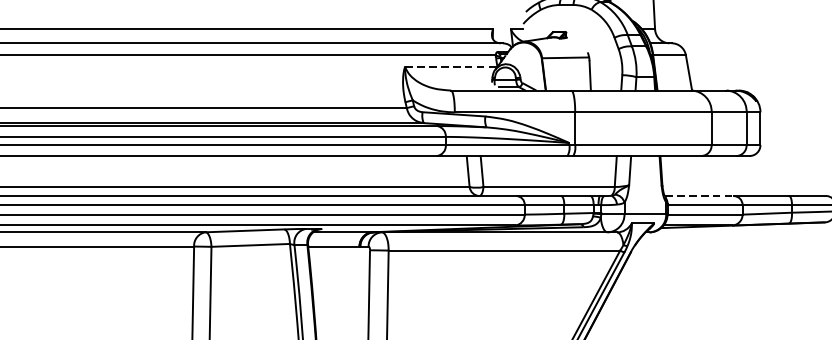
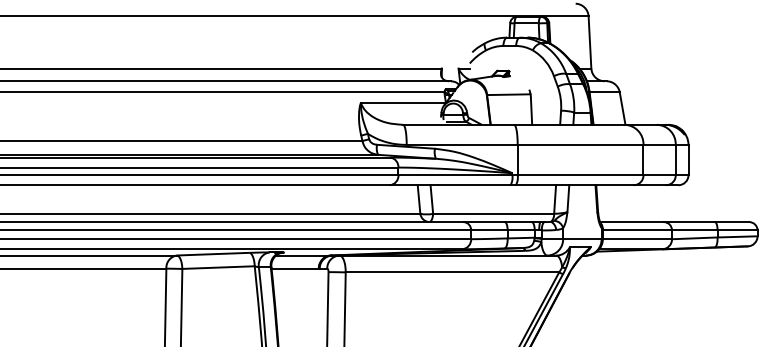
line: (451, 66) -> (403, 102), dashed -> solid
line: (699, 196) -> (632, 222), dashed -> solid

